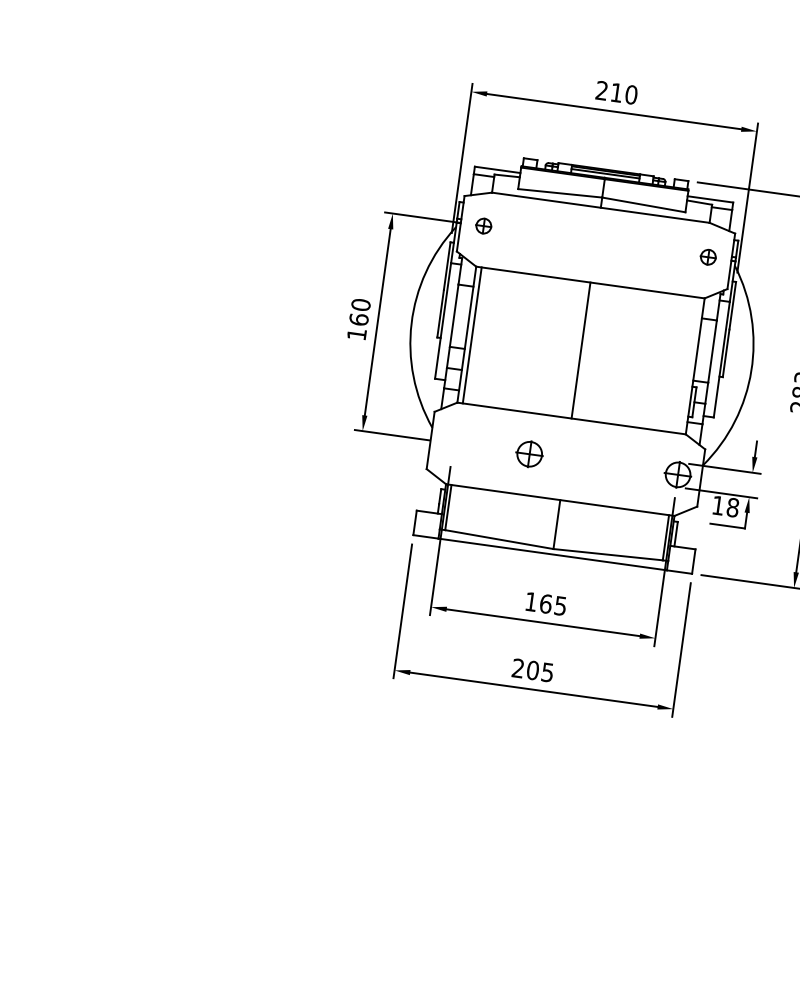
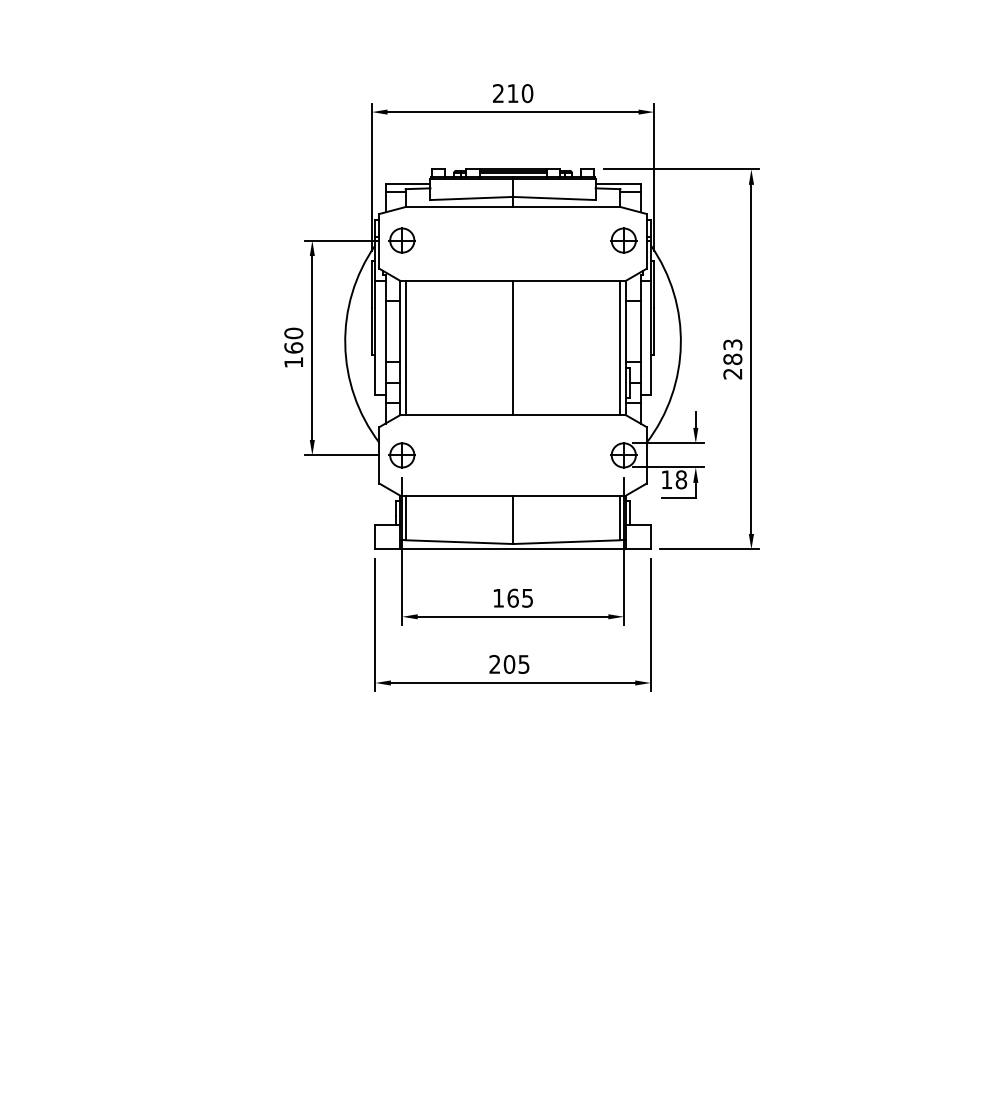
part: (483, 225) -> (401, 240), size x1.67
part: (707, 257) -> (623, 240), size x1.67
line: (689, 365) -> (620, 347), added
part: (528, 454) -> (401, 455), moved

